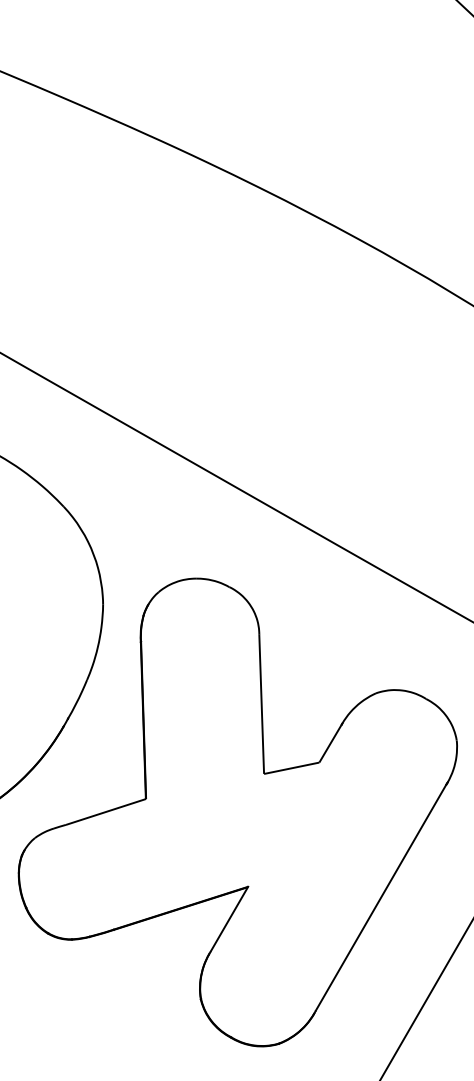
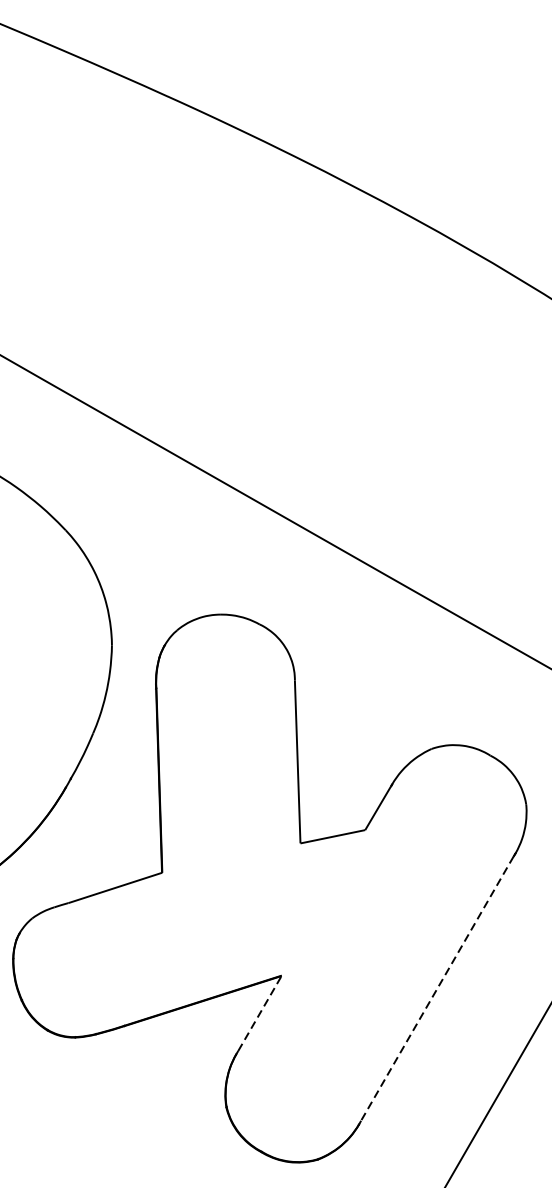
line: (380, 898) -> (436, 989), solid -> dashed
line: (229, 918) -> (259, 1012), solid -> dashed

